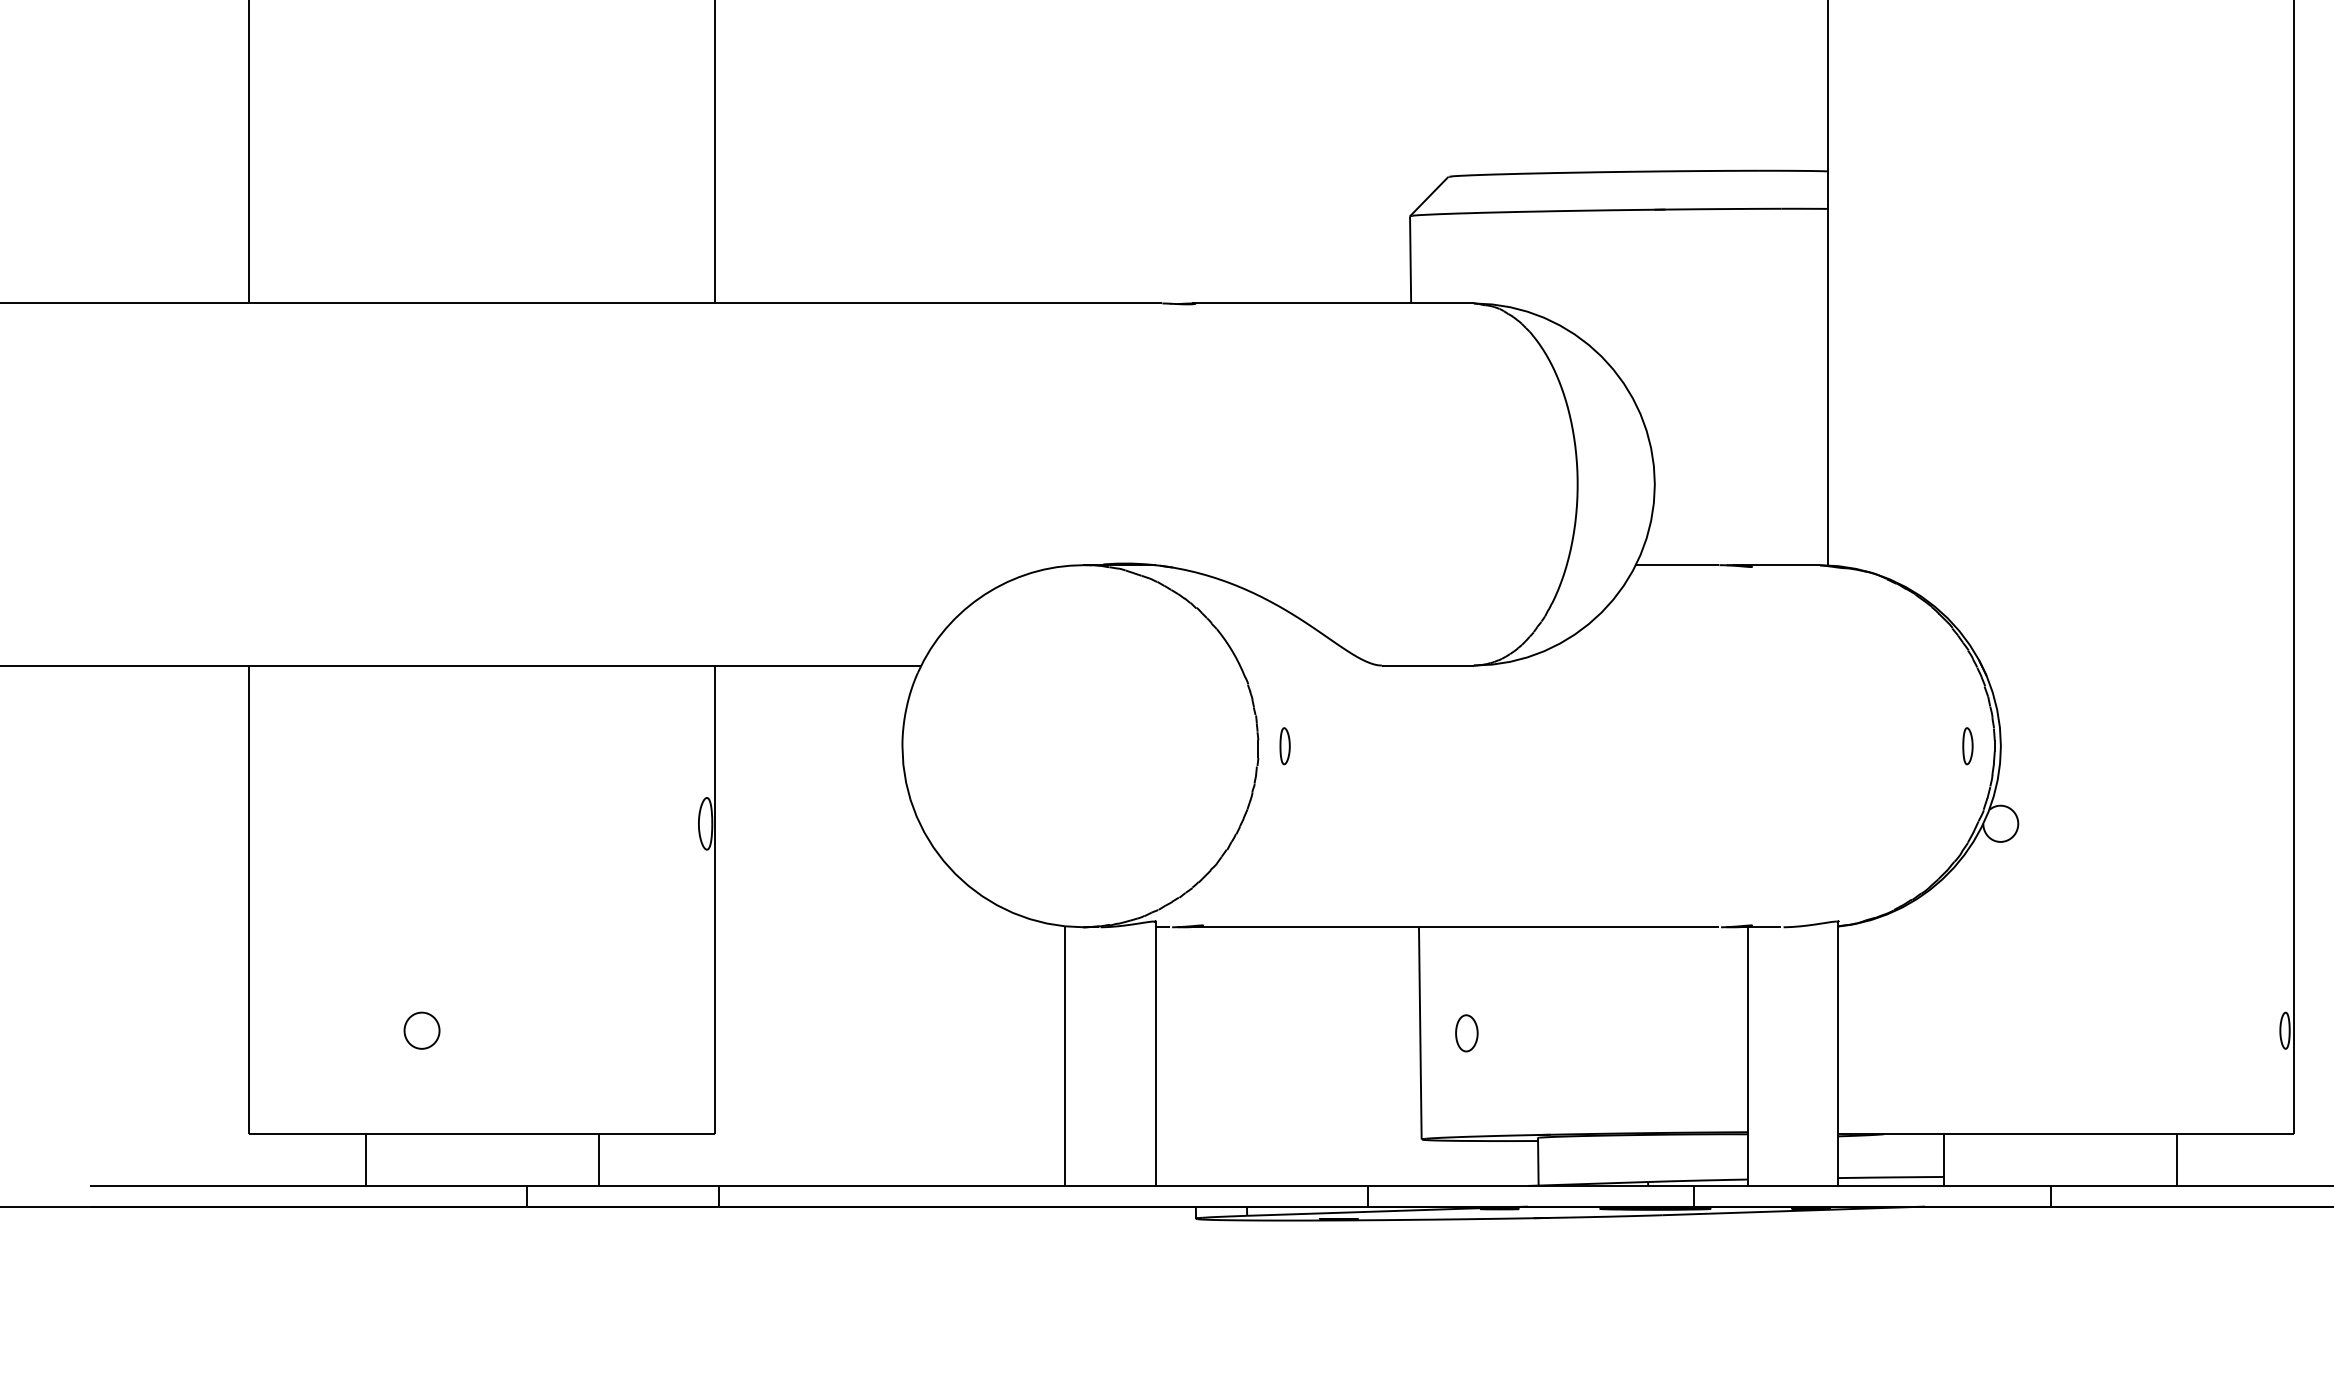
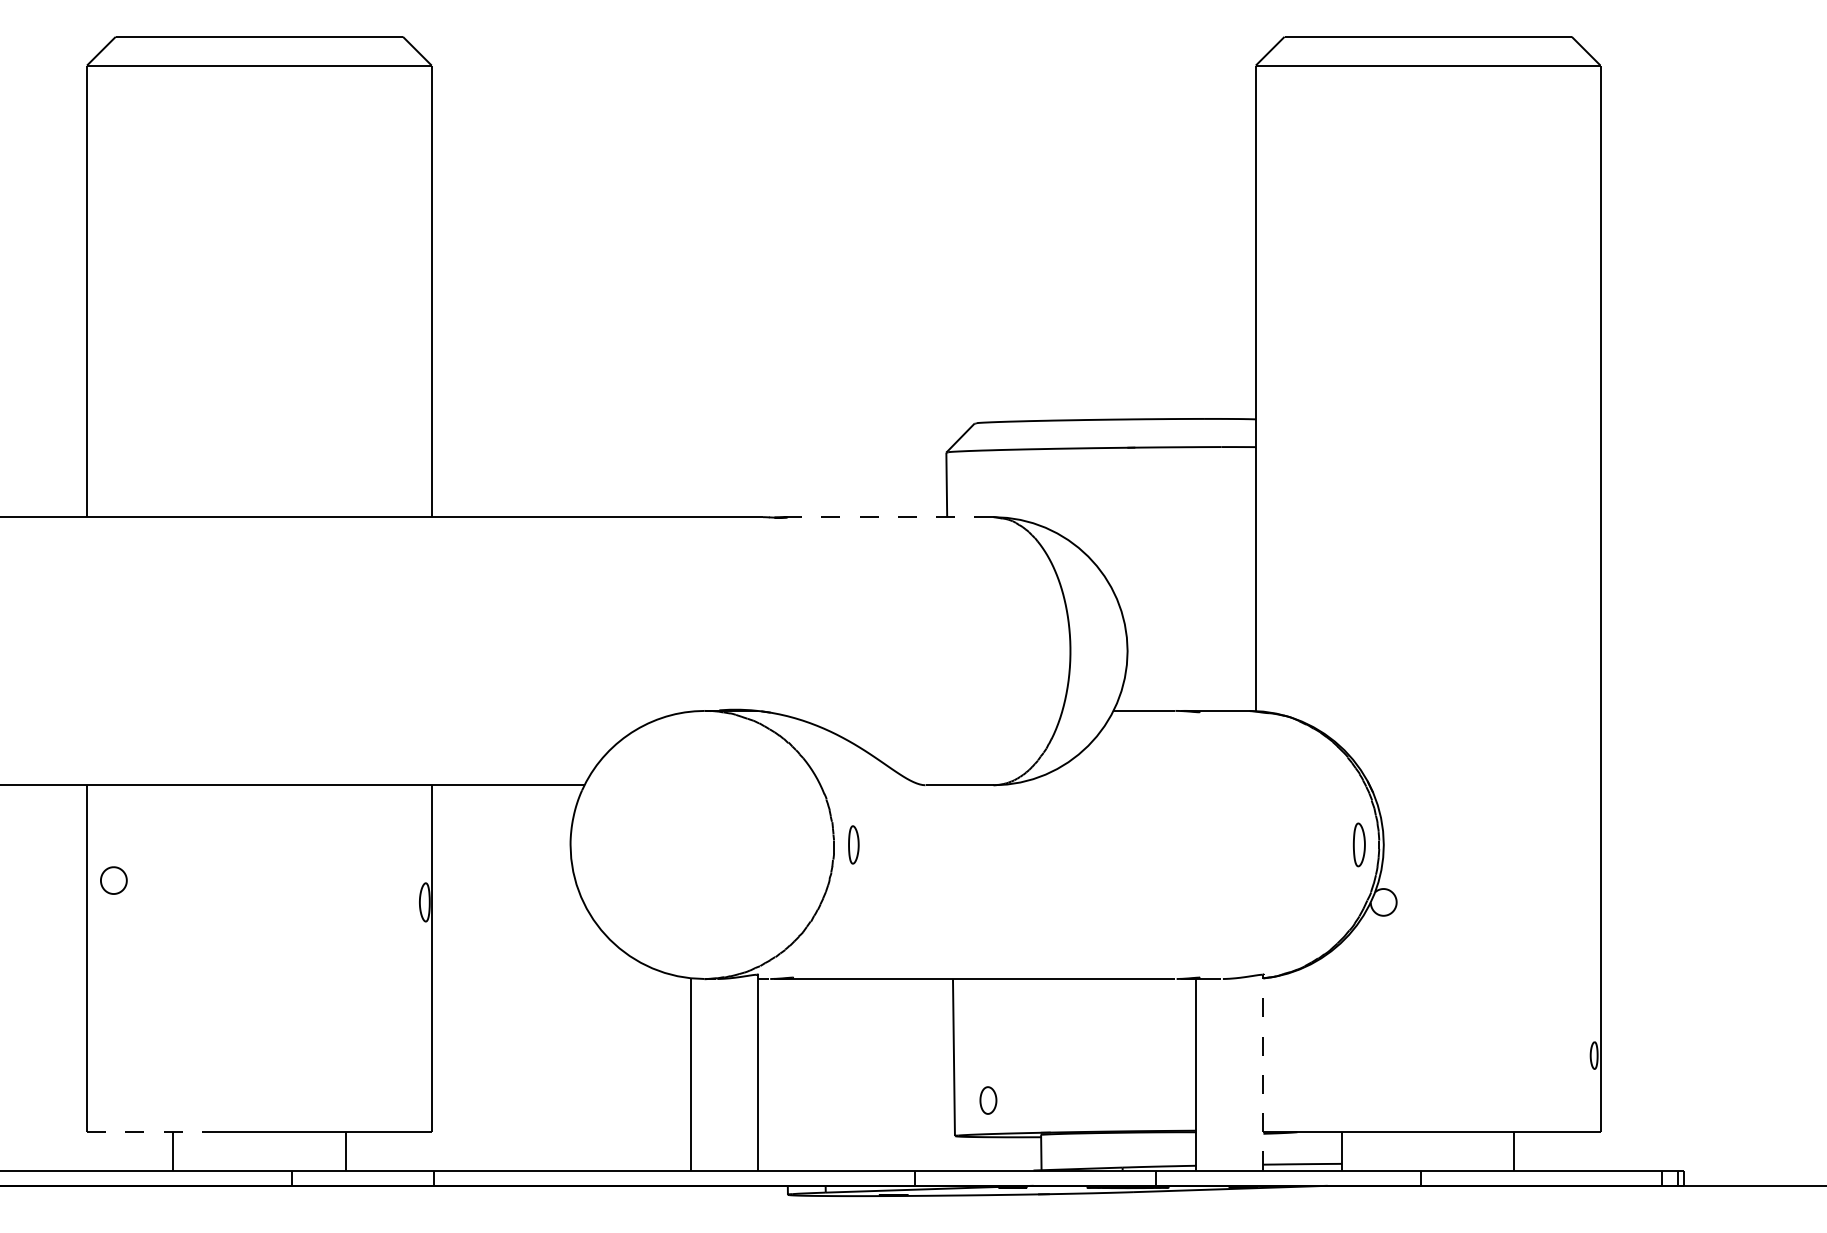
line: (1331, 303) -> (888, 517), solid -> dashed
part: (1284, 745) -> (853, 844), size x1.4
part: (1968, 745) -> (1359, 844), size x1.6
part: (421, 1030) -> (113, 880), moved
part: (1466, 1033) -> (988, 1100), moved
line: (1838, 1053) -> (1263, 1072), solid -> dashed
line: (335, 1134) -> (150, 1132), solid -> dashed

